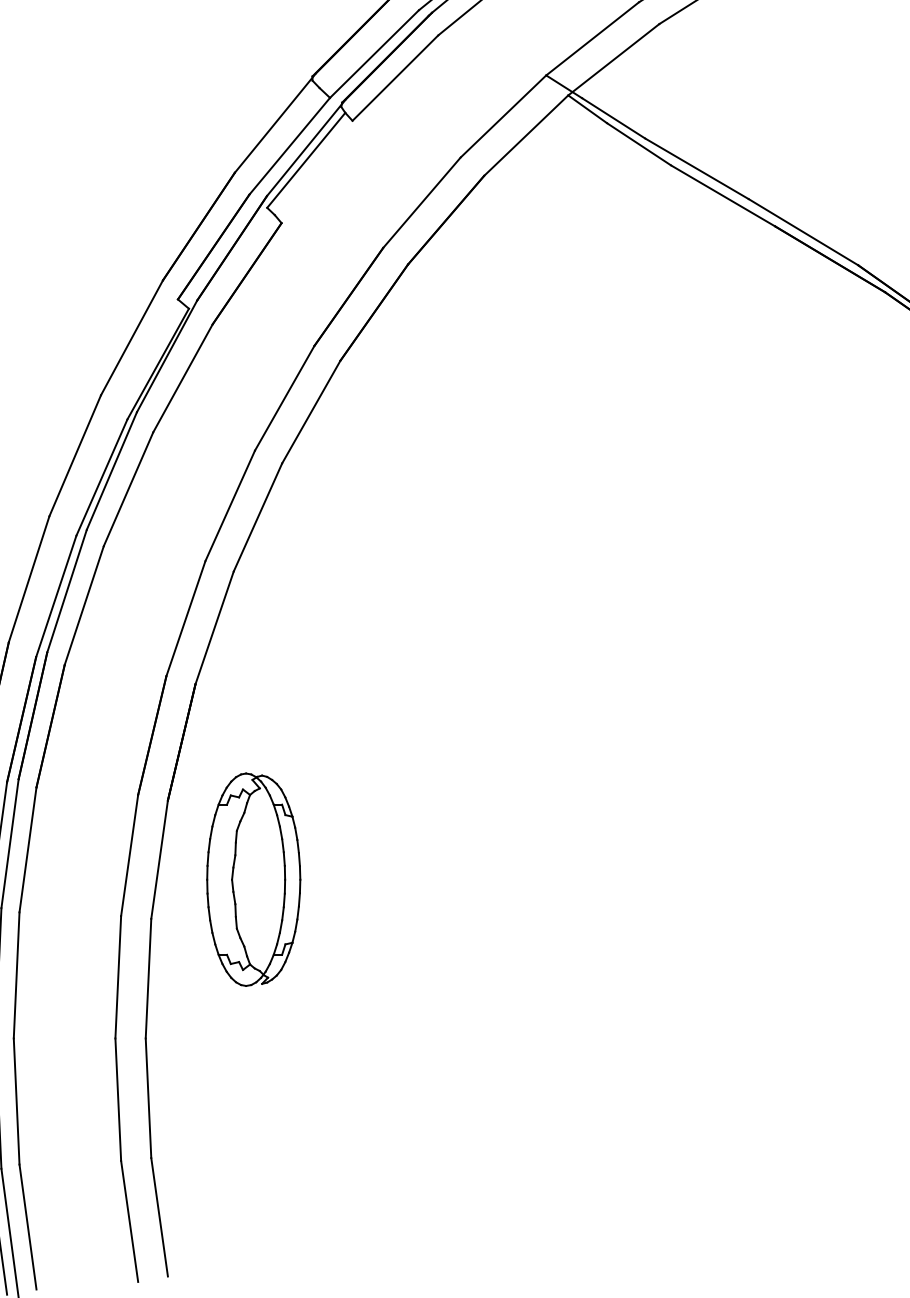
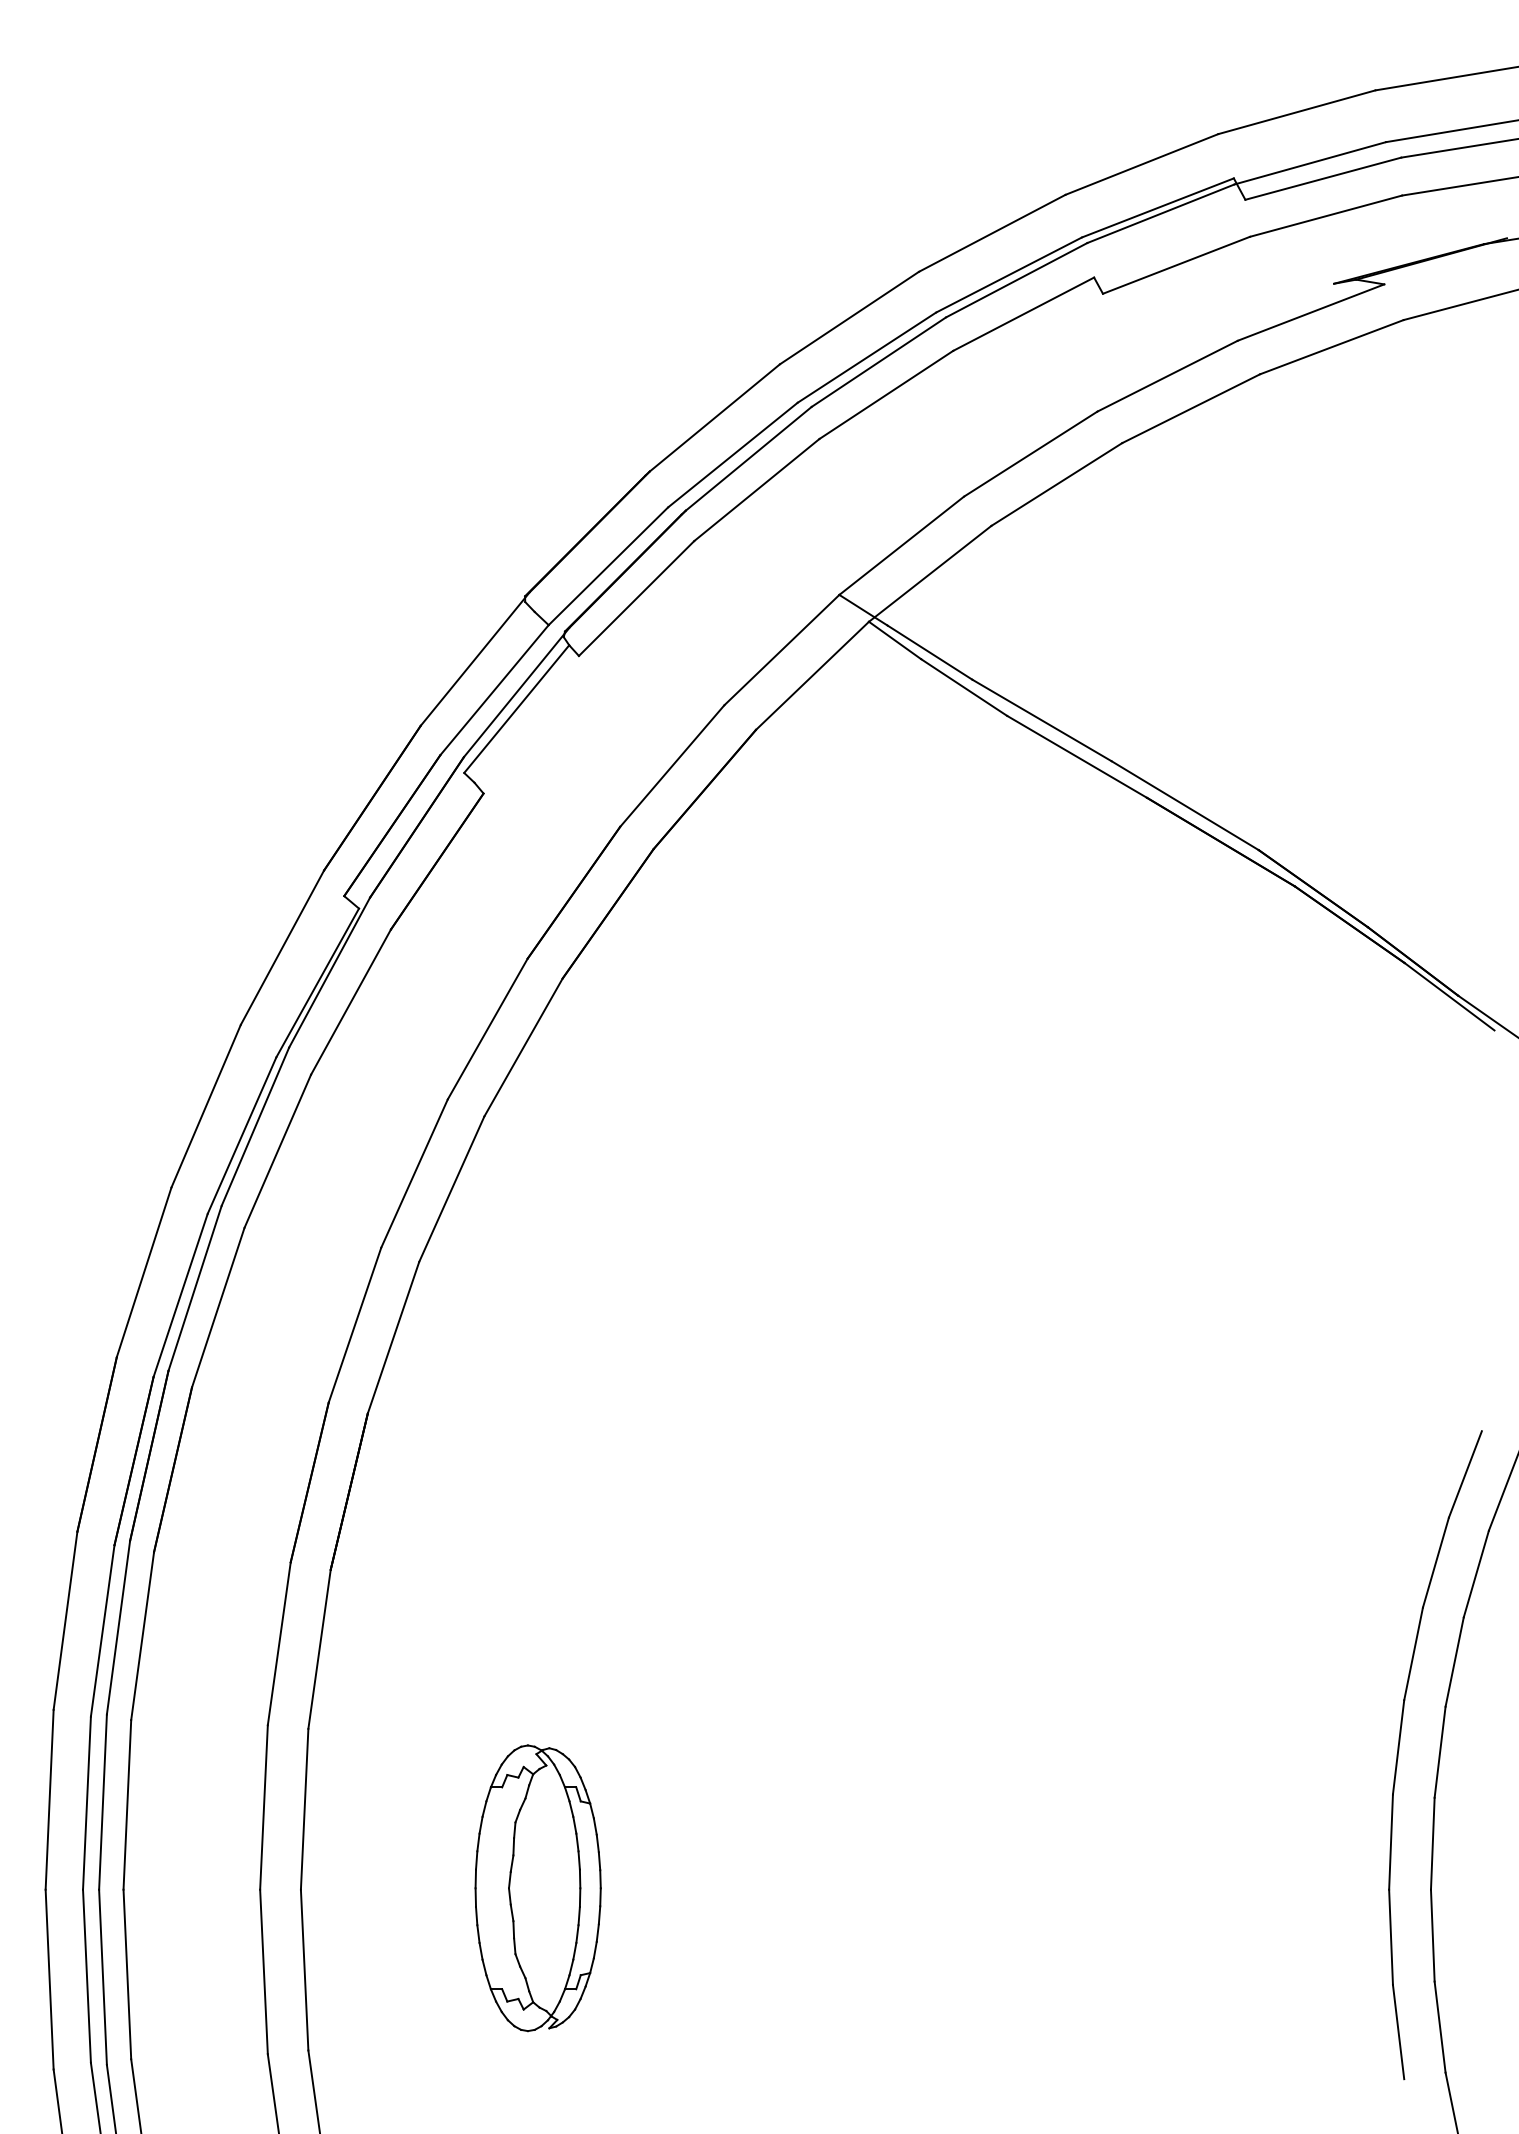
part: (253, 879) -> (537, 1888), moved

